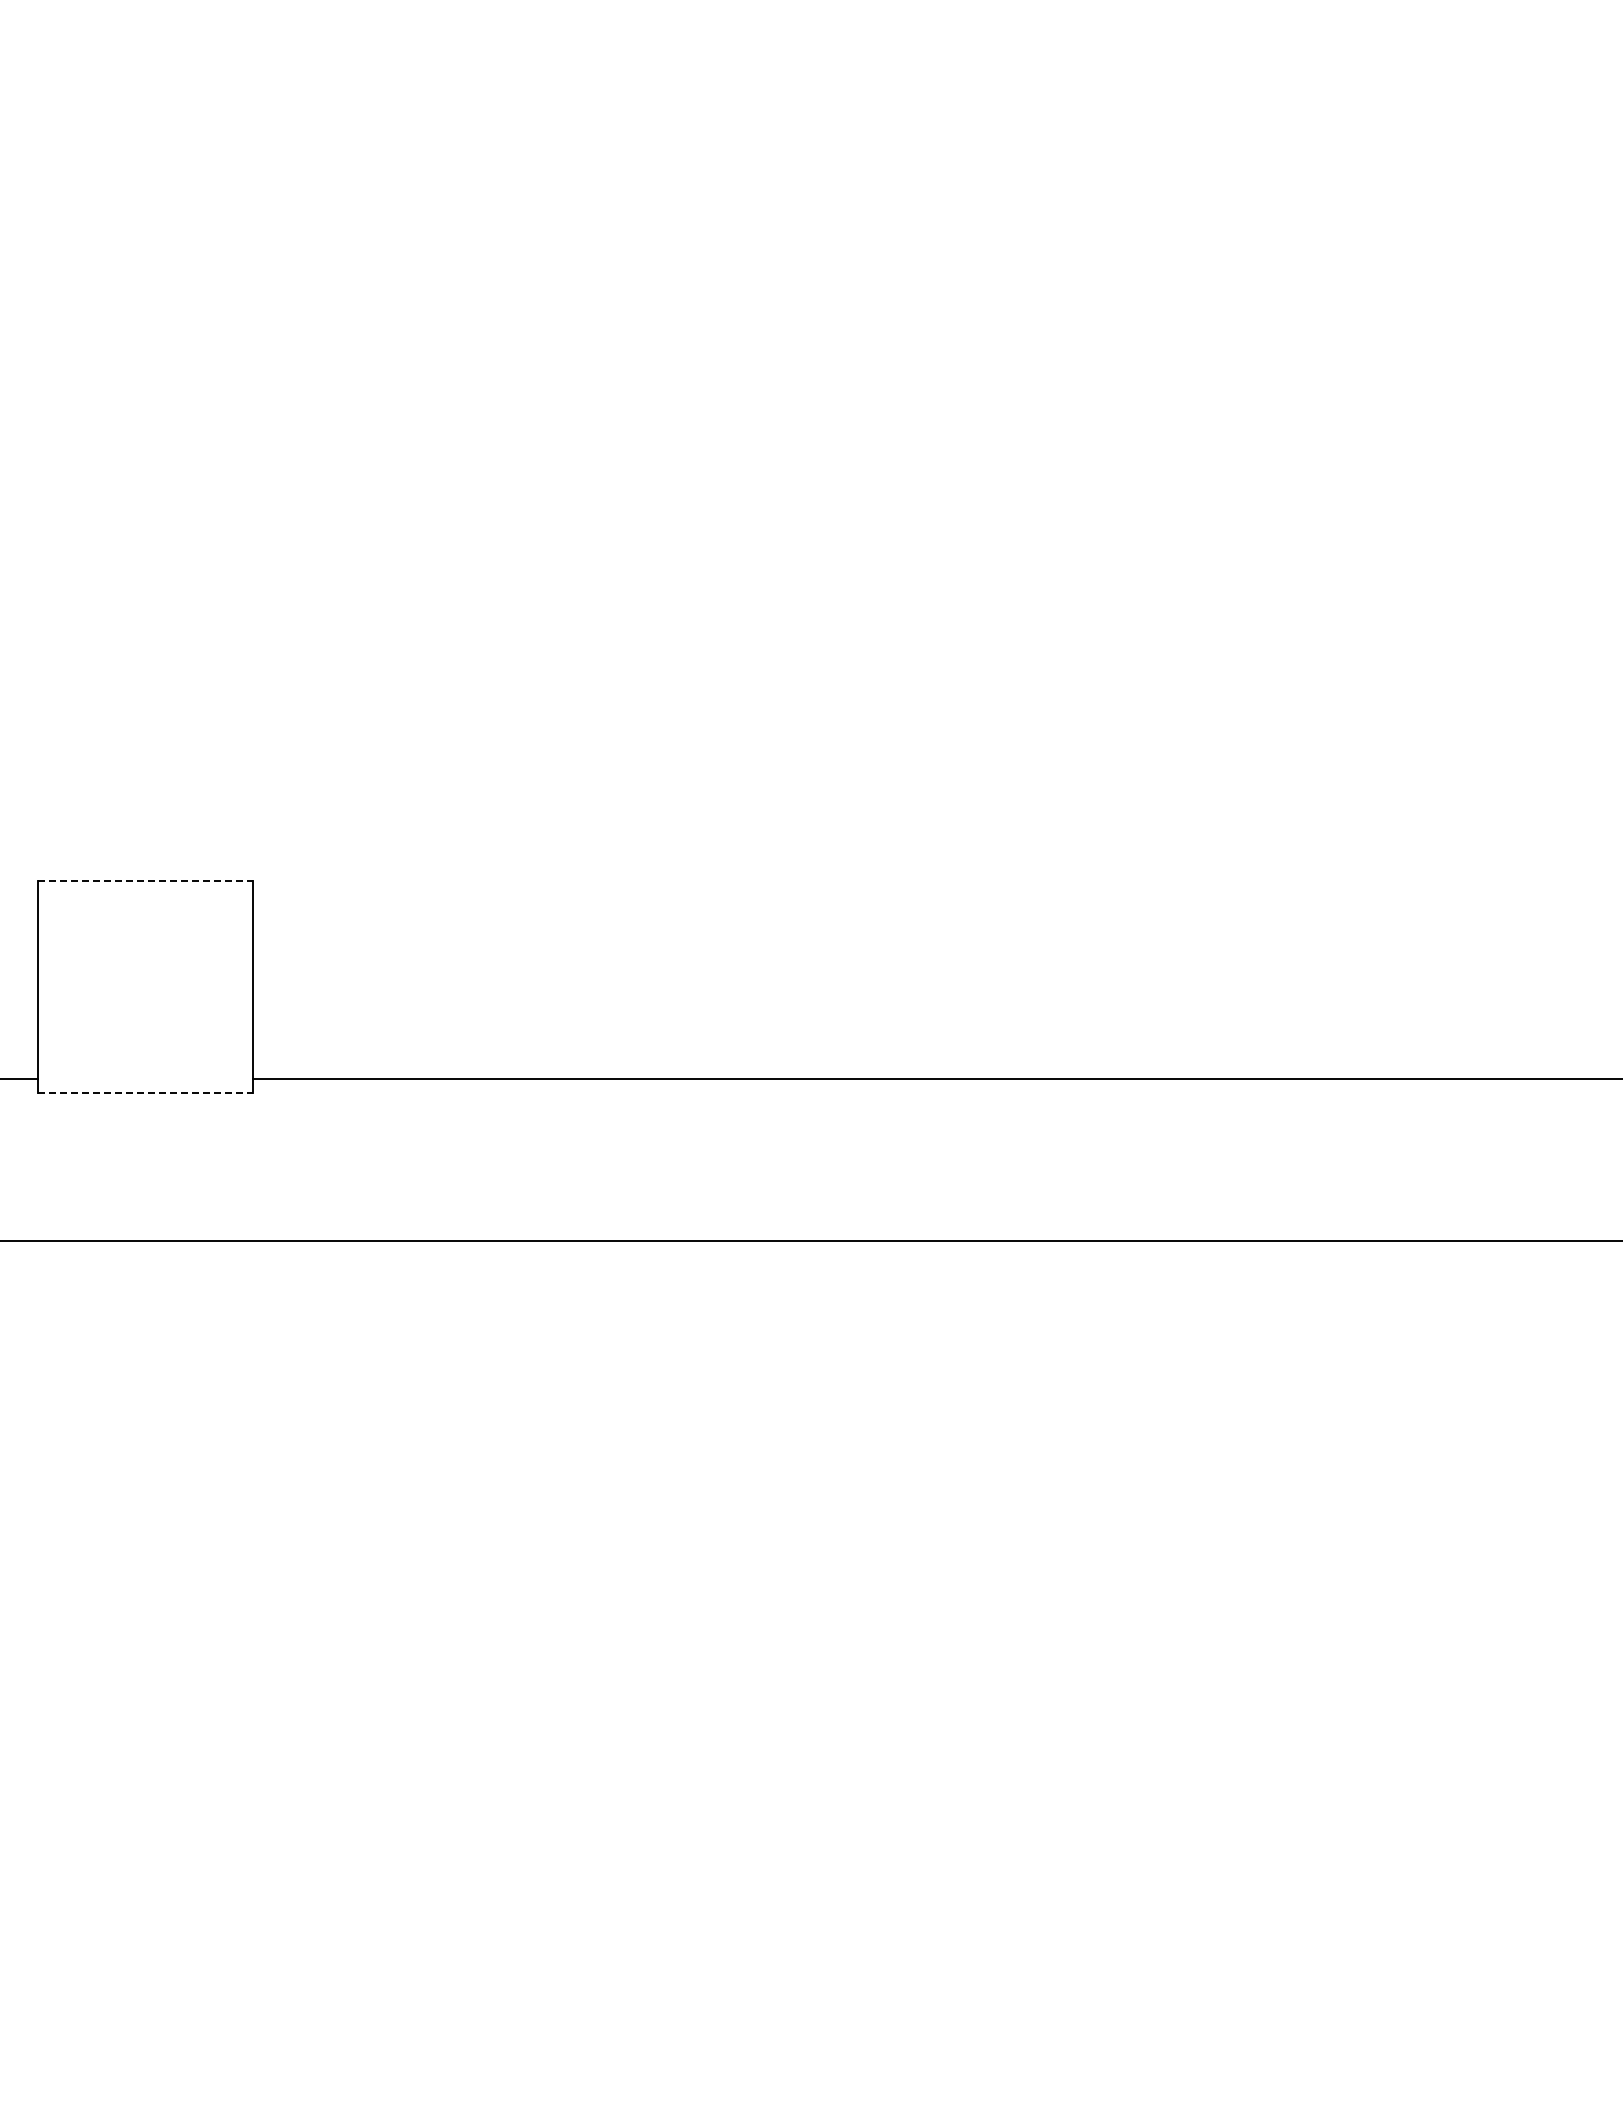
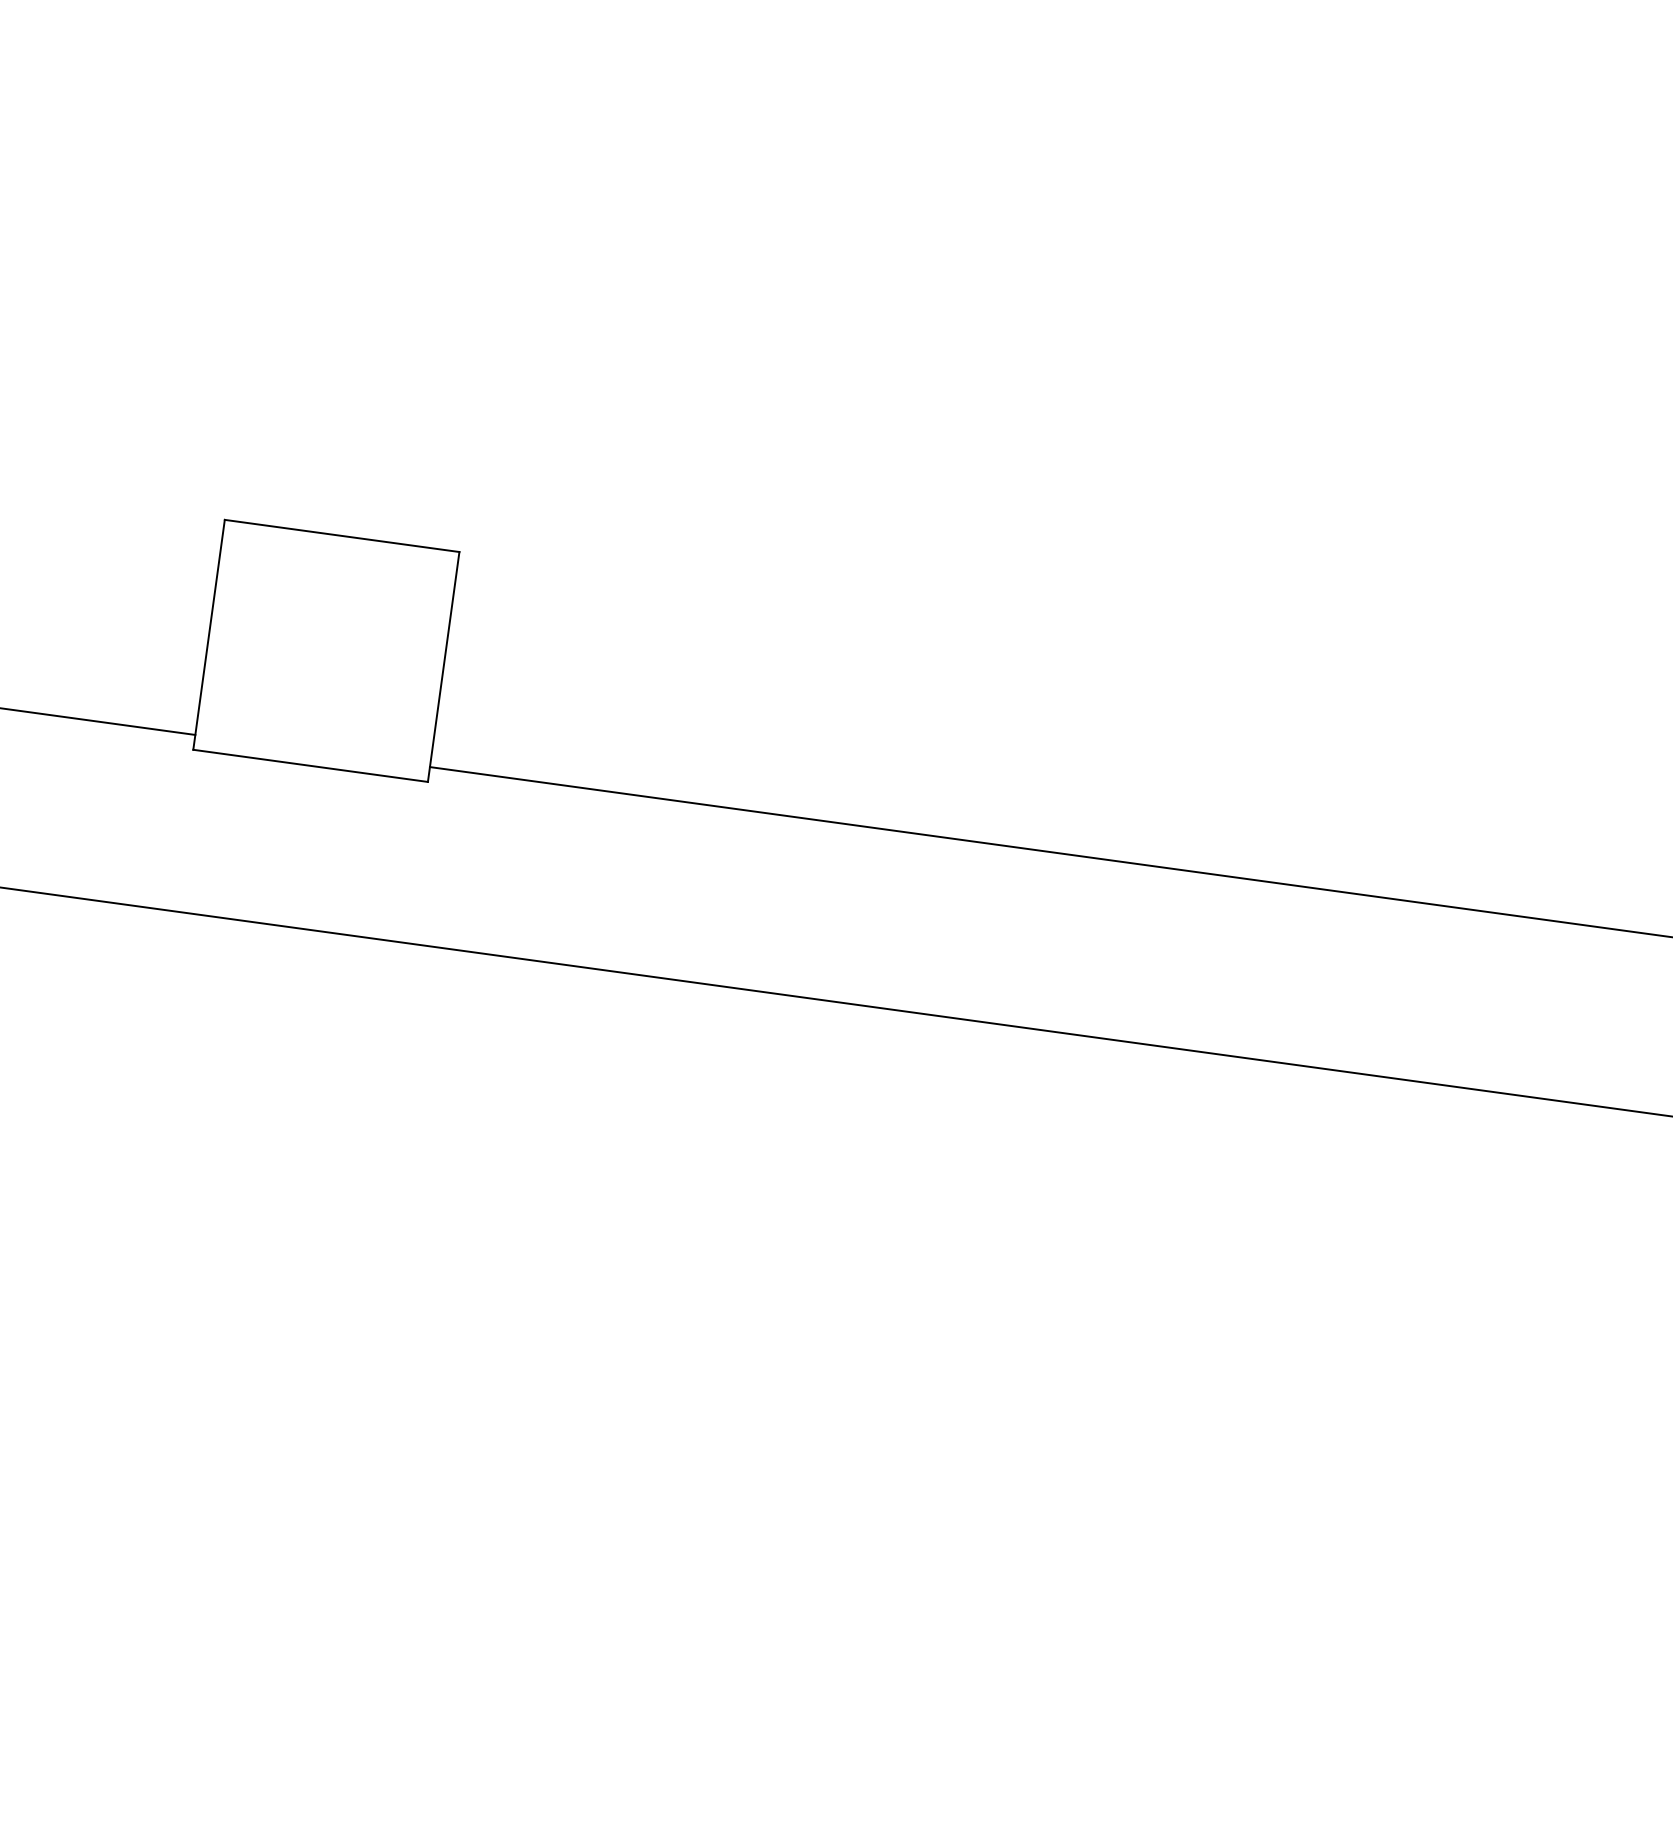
line: (145, 881) -> (341, 535), dashed -> solid
line: (145, 1092) -> (310, 765), dashed -> solid

